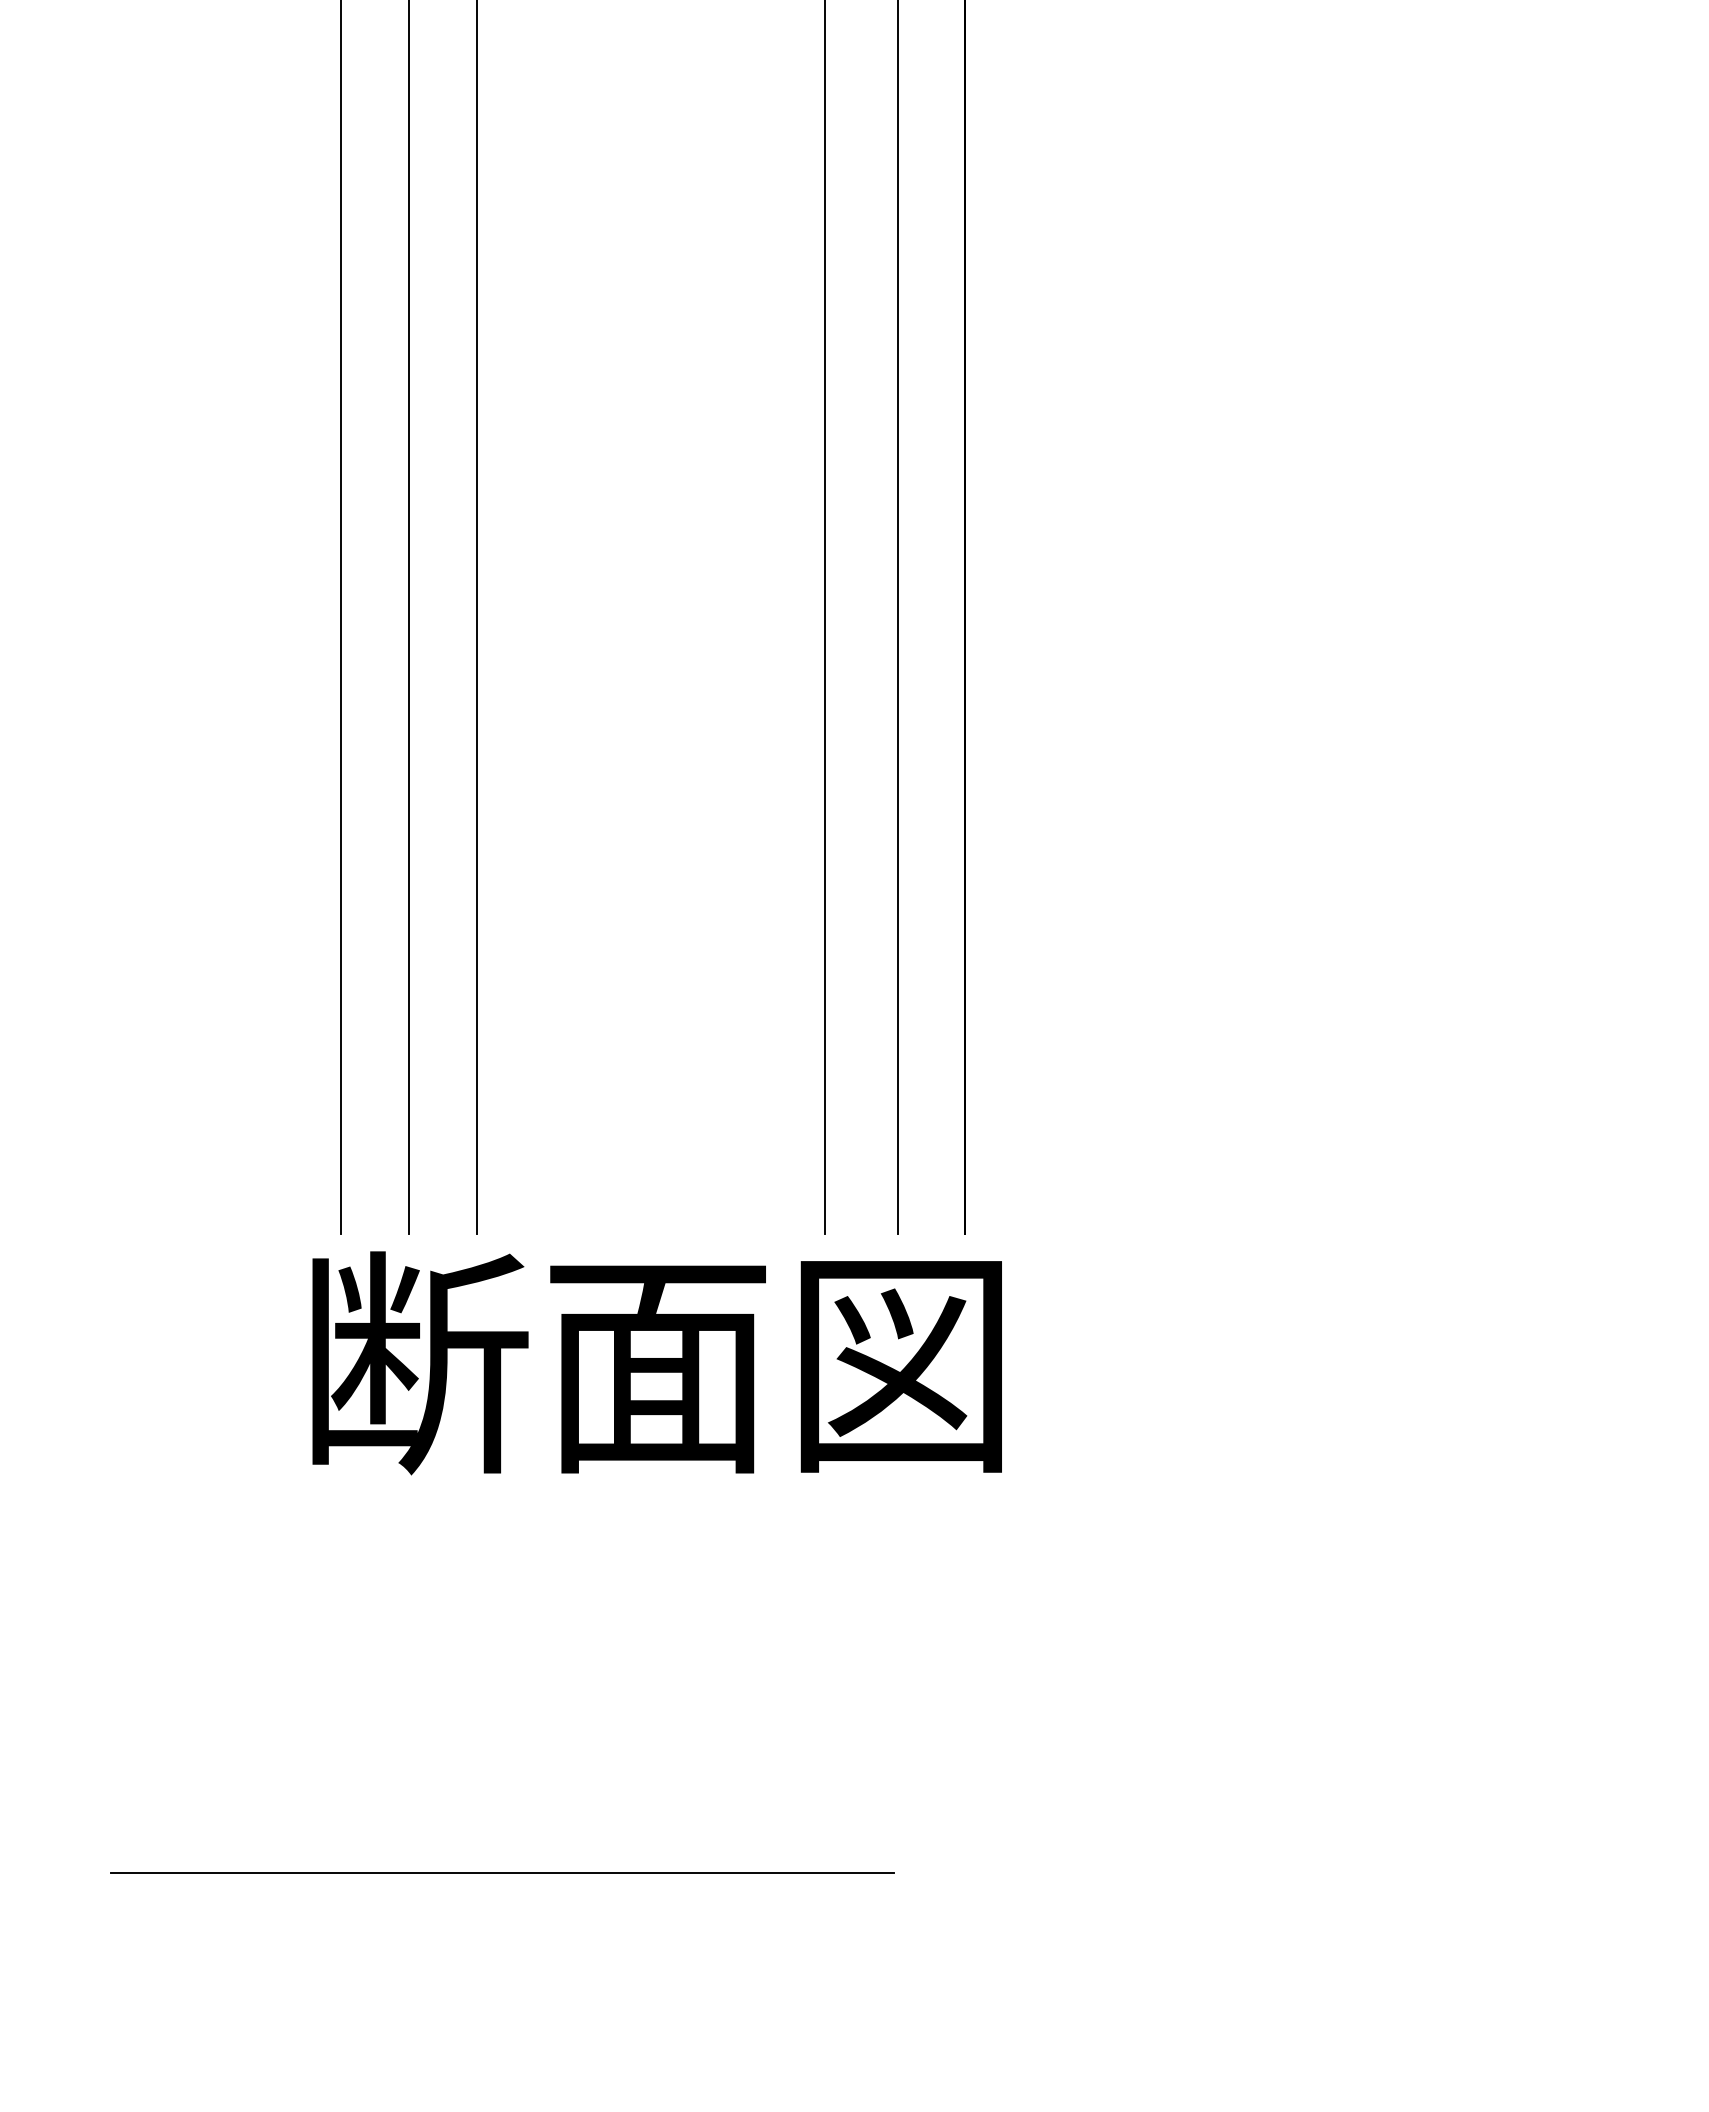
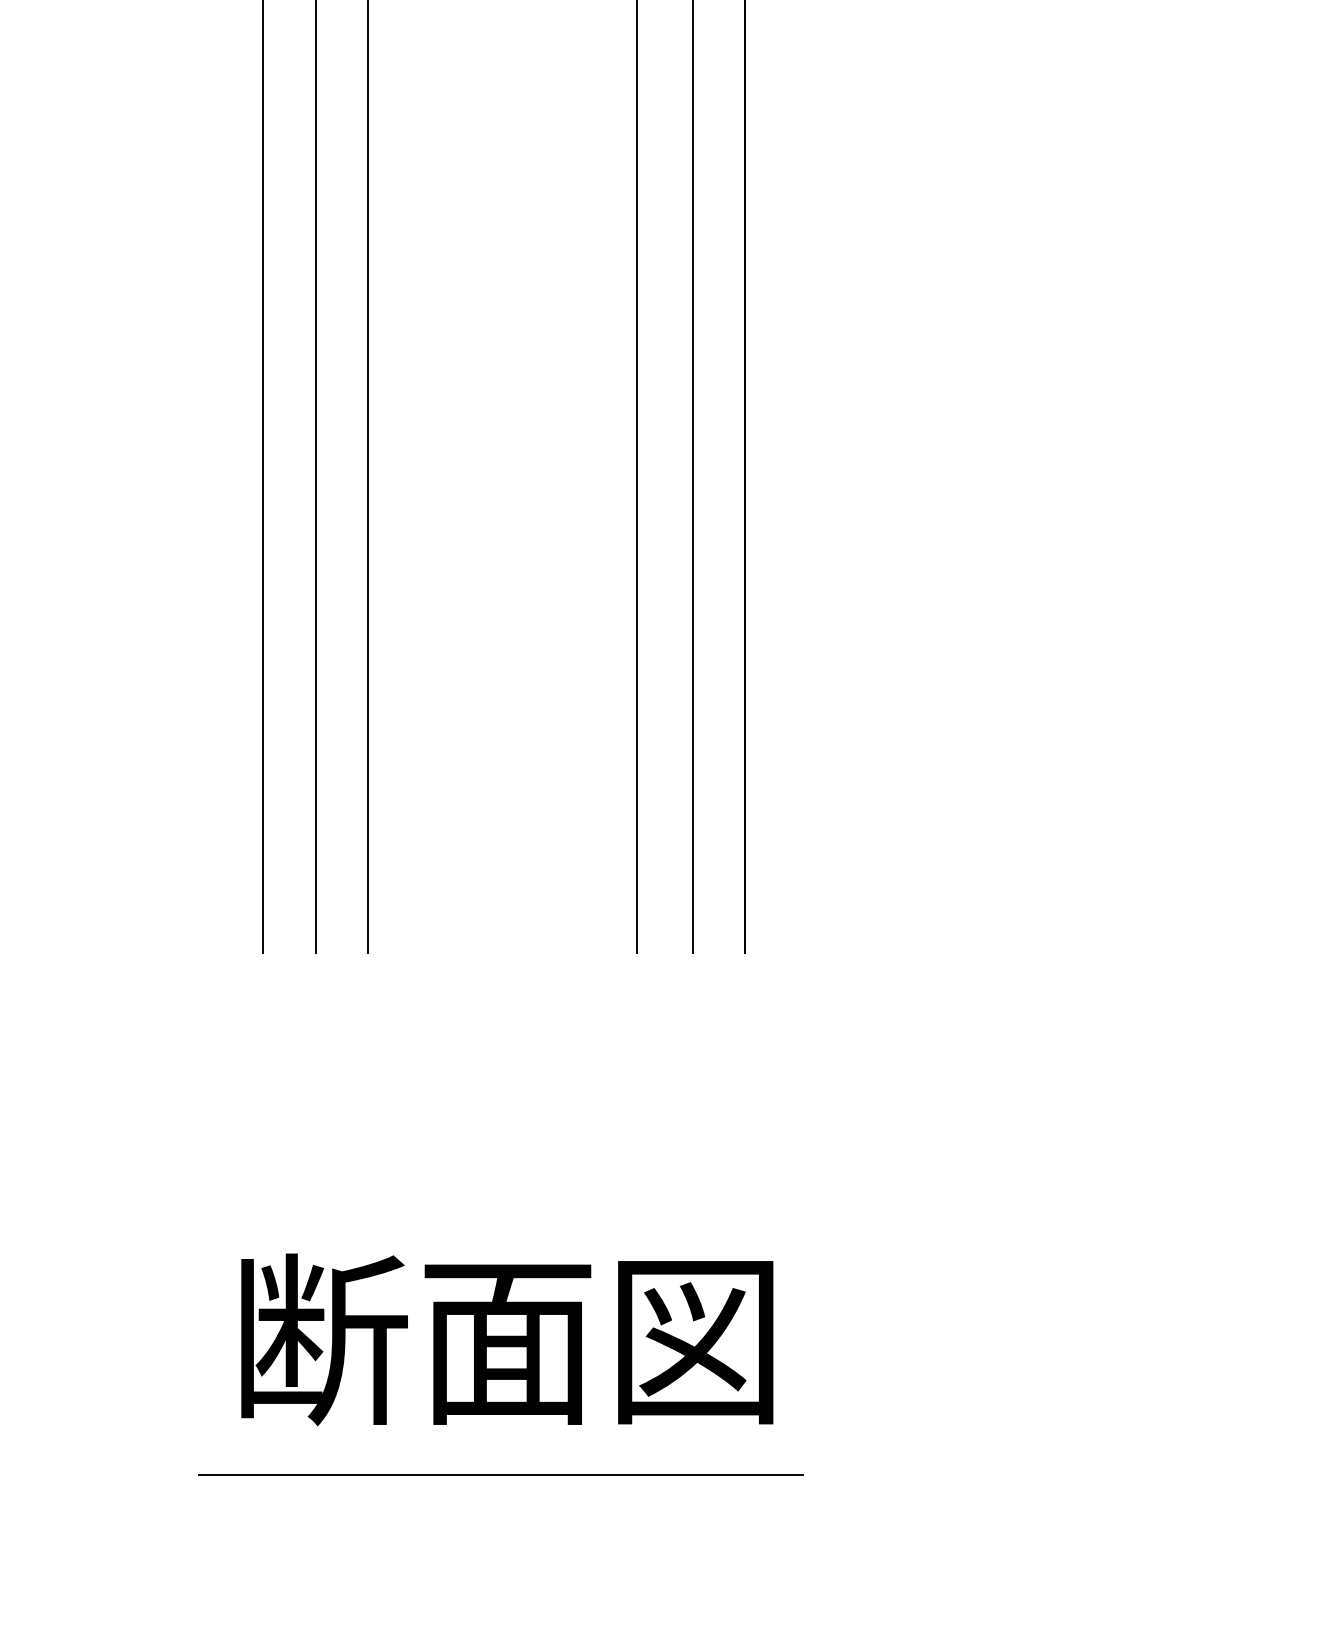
text: (656, 1363) -> (506, 1340), moved
line: (502, 1872) -> (501, 1474), moved

